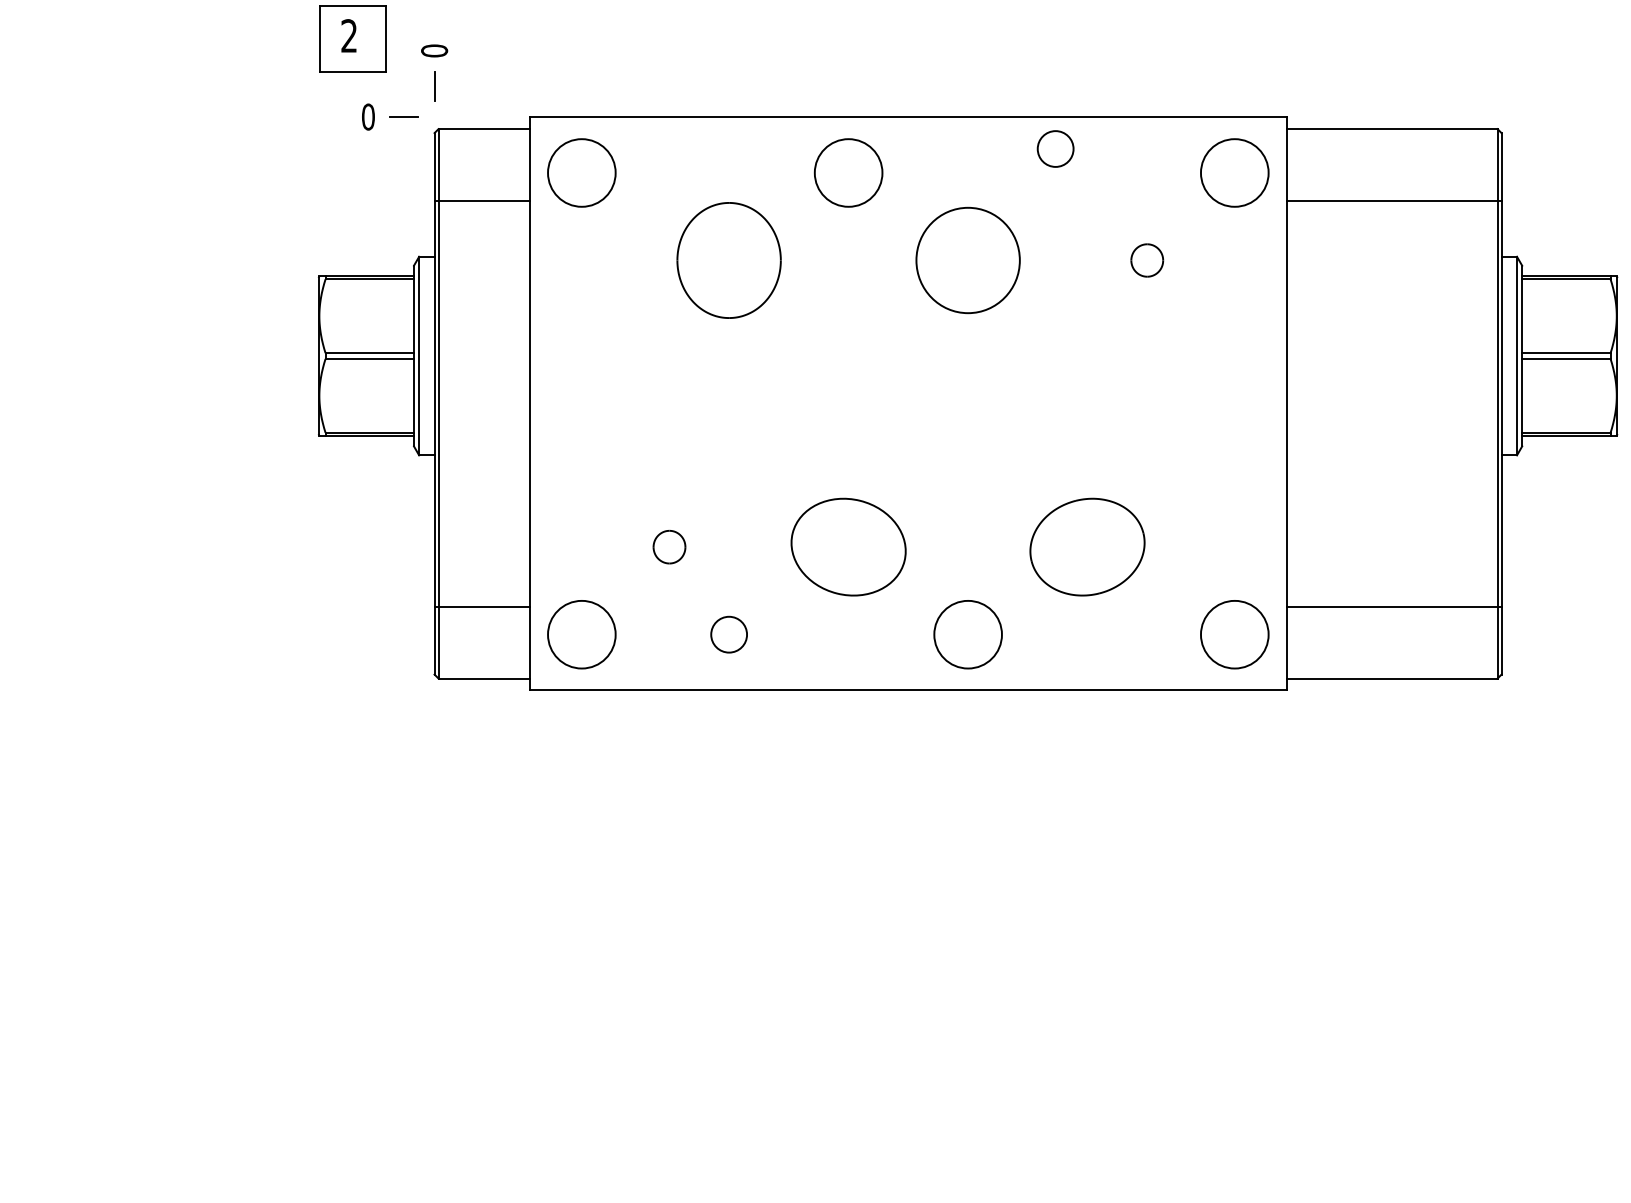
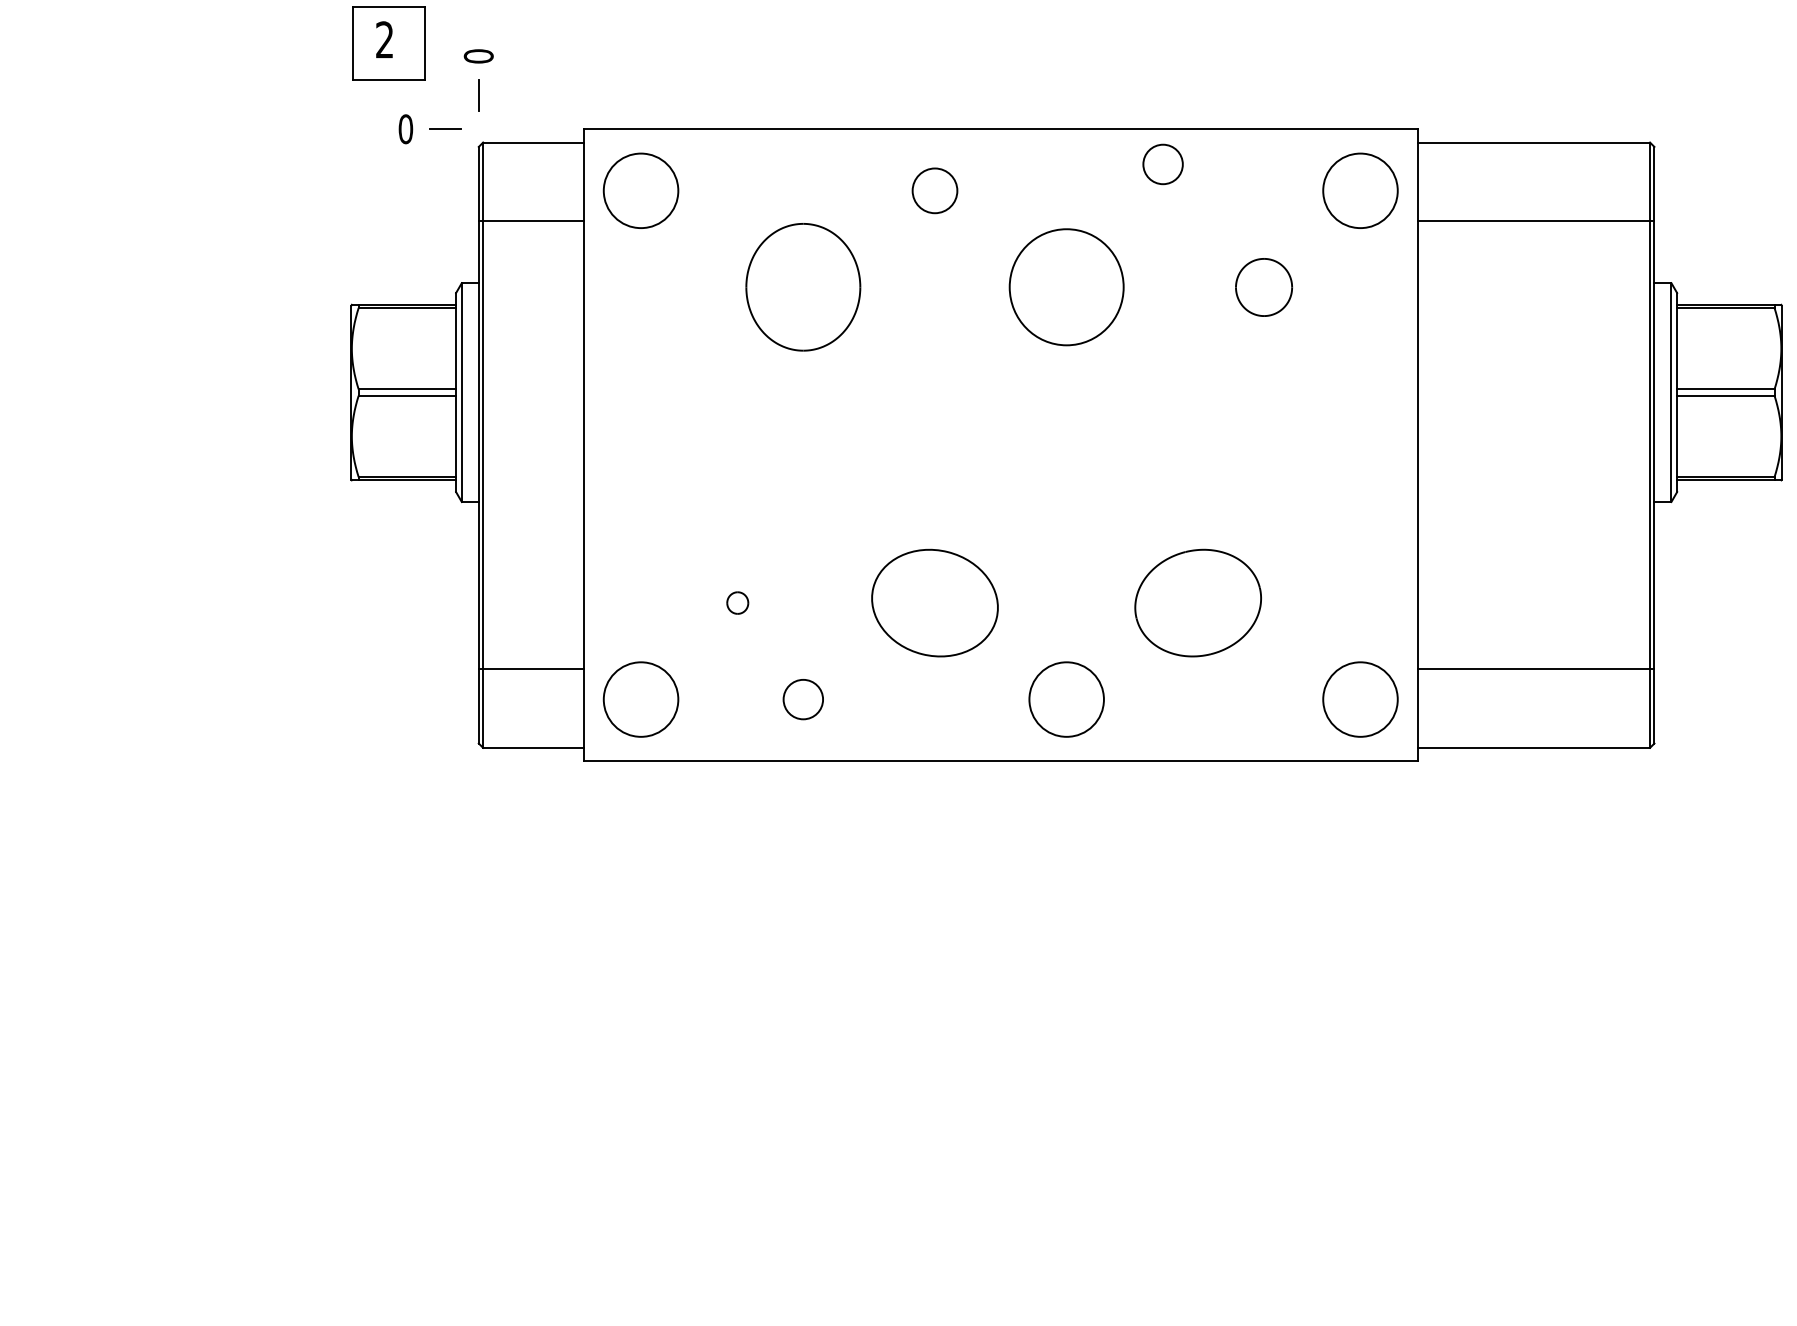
circle: (848, 172) -> (934, 190), size x0.6
part: (1146, 259) -> (1263, 286), size x1.6
part: (669, 546) -> (737, 602), size x0.6

